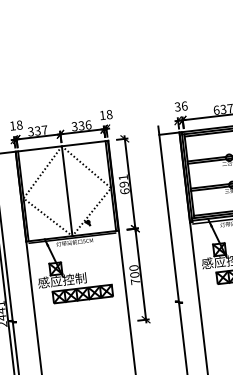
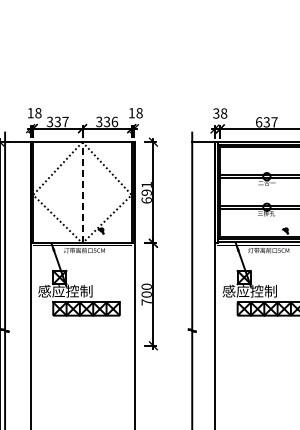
text: (184, 106) -> (224, 113), 36 -> 38
line: (67, 191) -> (82, 192), solid -> dashed

